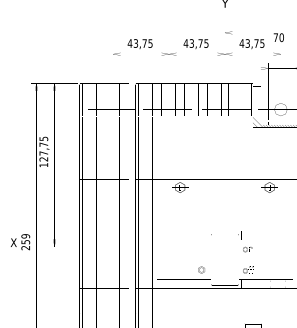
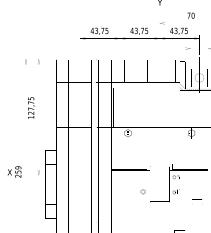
text: (278, 37) -> (190, 15), moved

